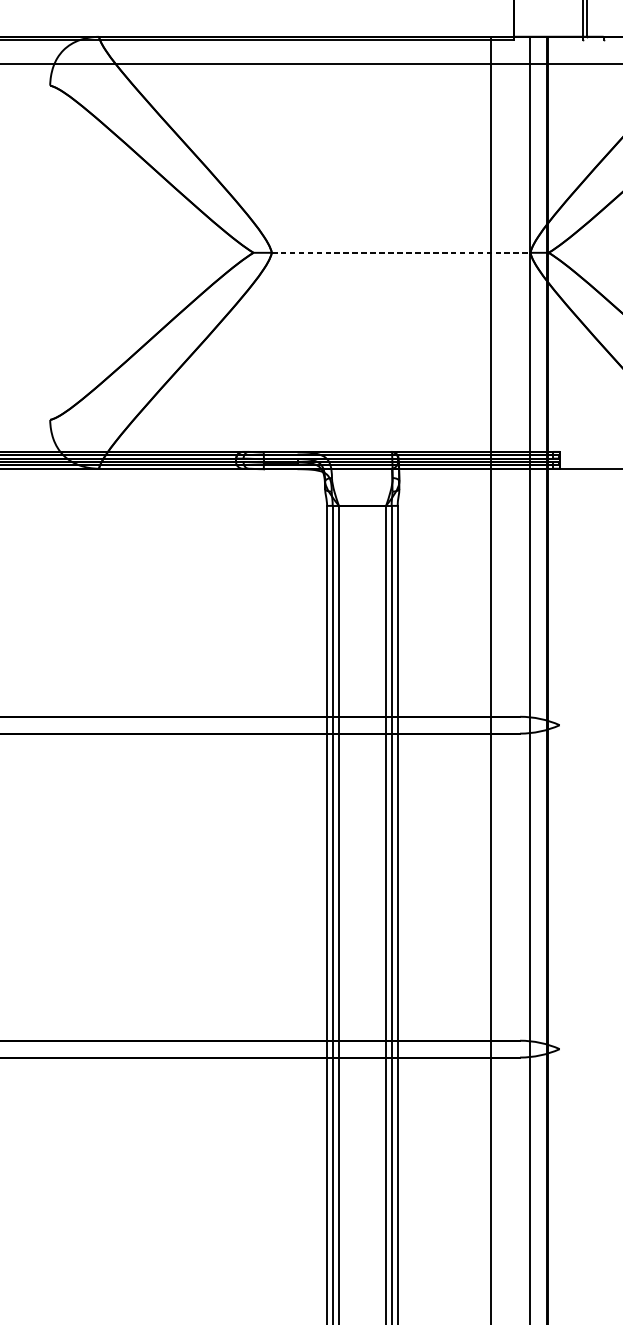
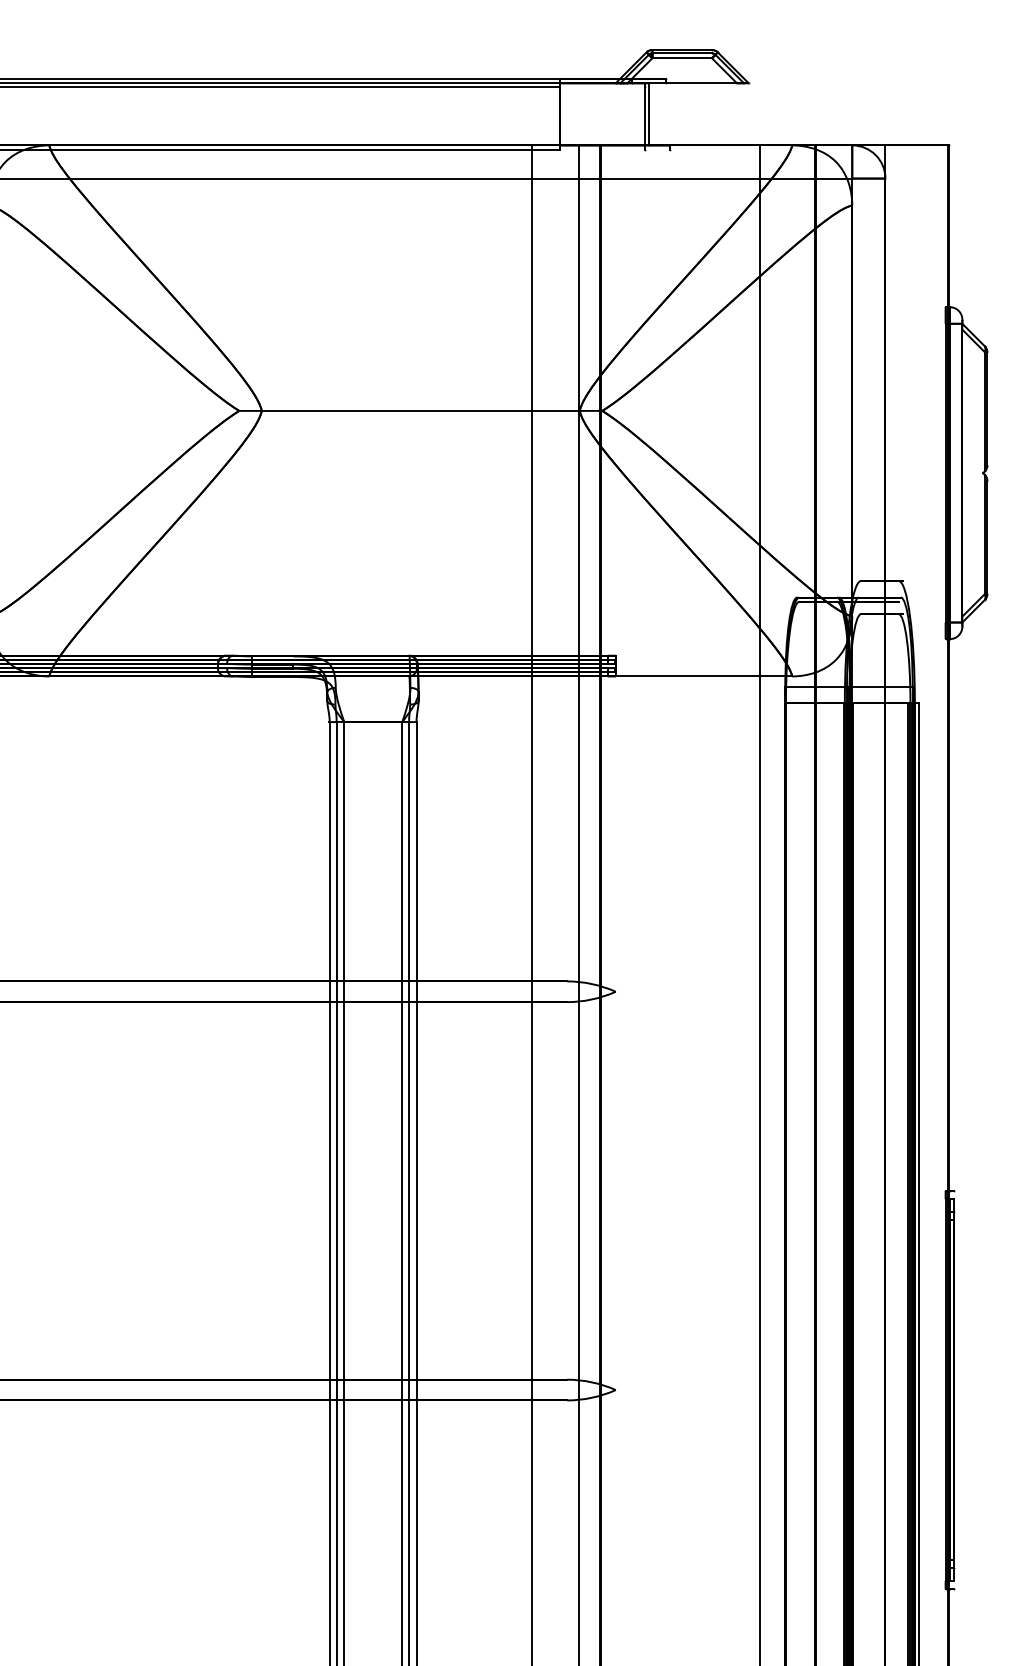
line: (401, 252) -> (421, 410), dashed -> solid

